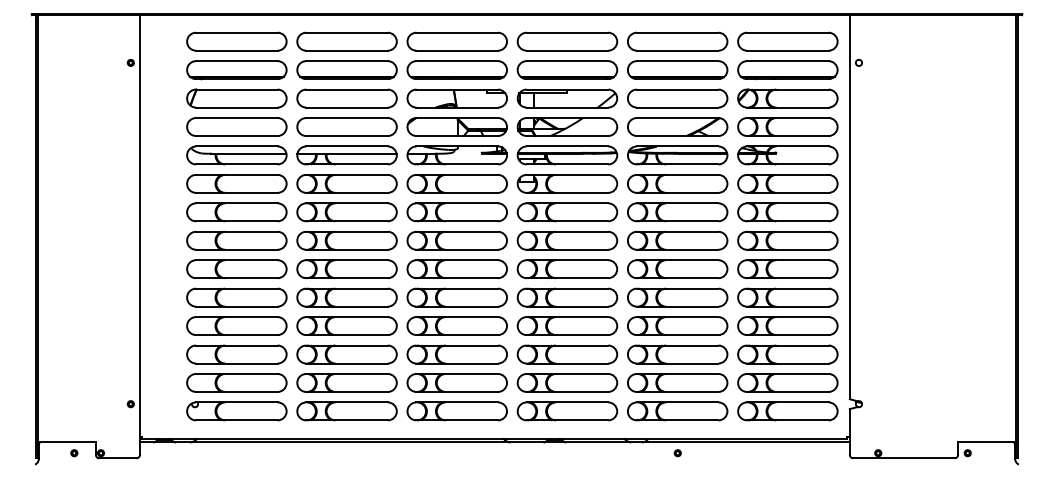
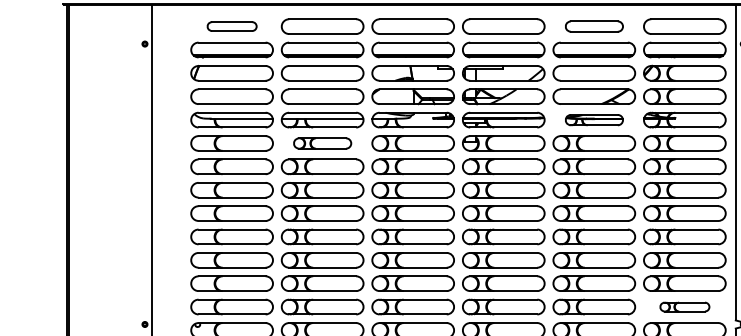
part: (236, 41) -> (231, 26), size x0.6
part: (677, 41) -> (594, 26), size x0.7
part: (677, 155) -> (594, 120), size x0.7
part: (346, 183) -> (322, 143), size x0.7
part: (787, 382) -> (684, 306), size x0.6

